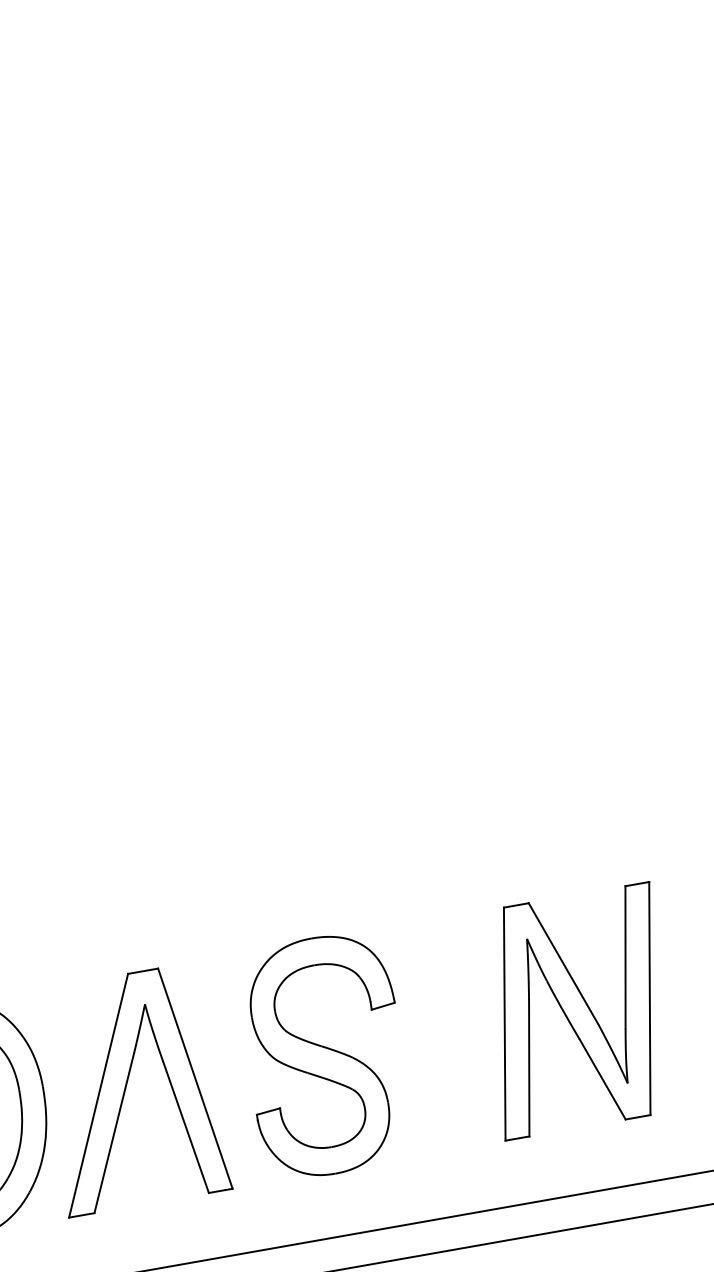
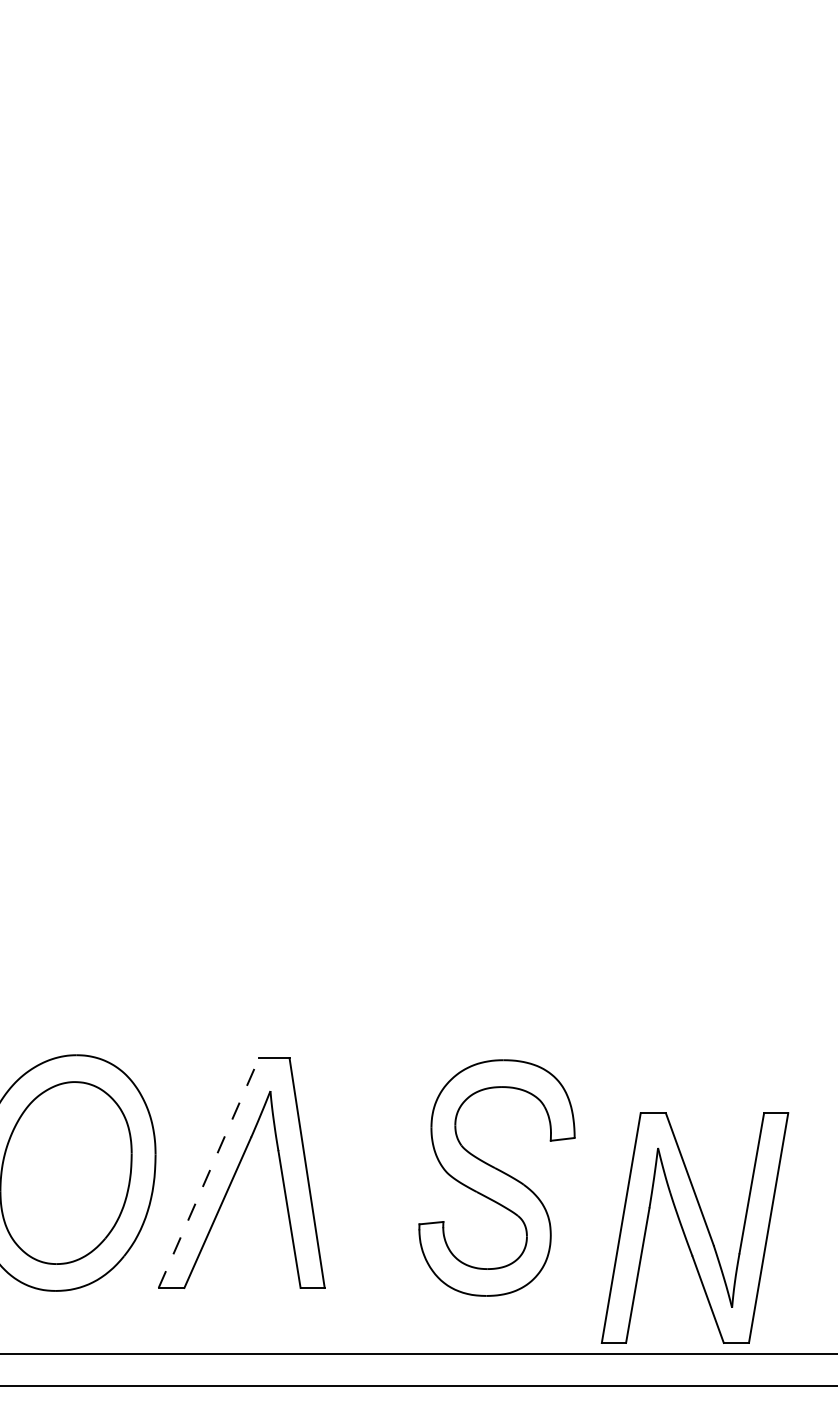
part: (576, 1010) -> (694, 1227), moved
part: (324, 1055) -> (496, 1177), moved
line: (99, 1095) -> (209, 1172), solid -> dashed

